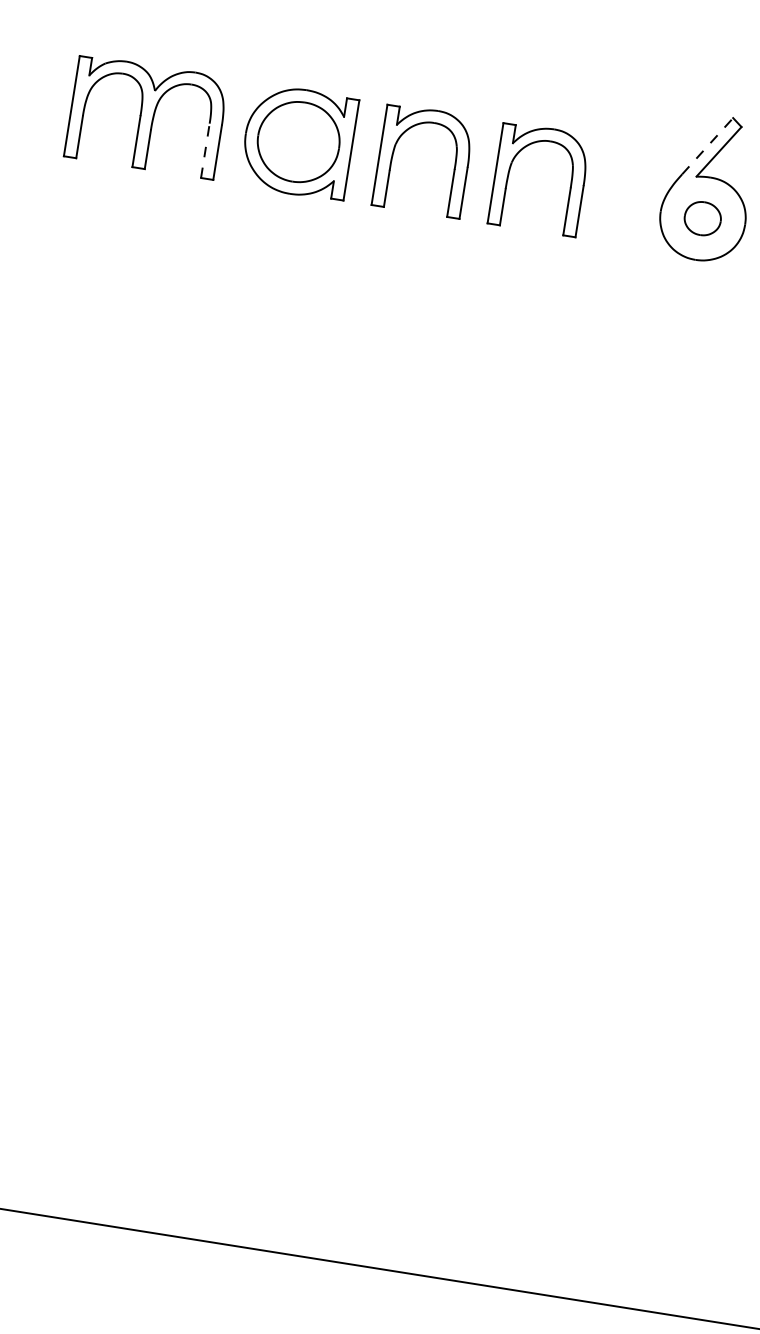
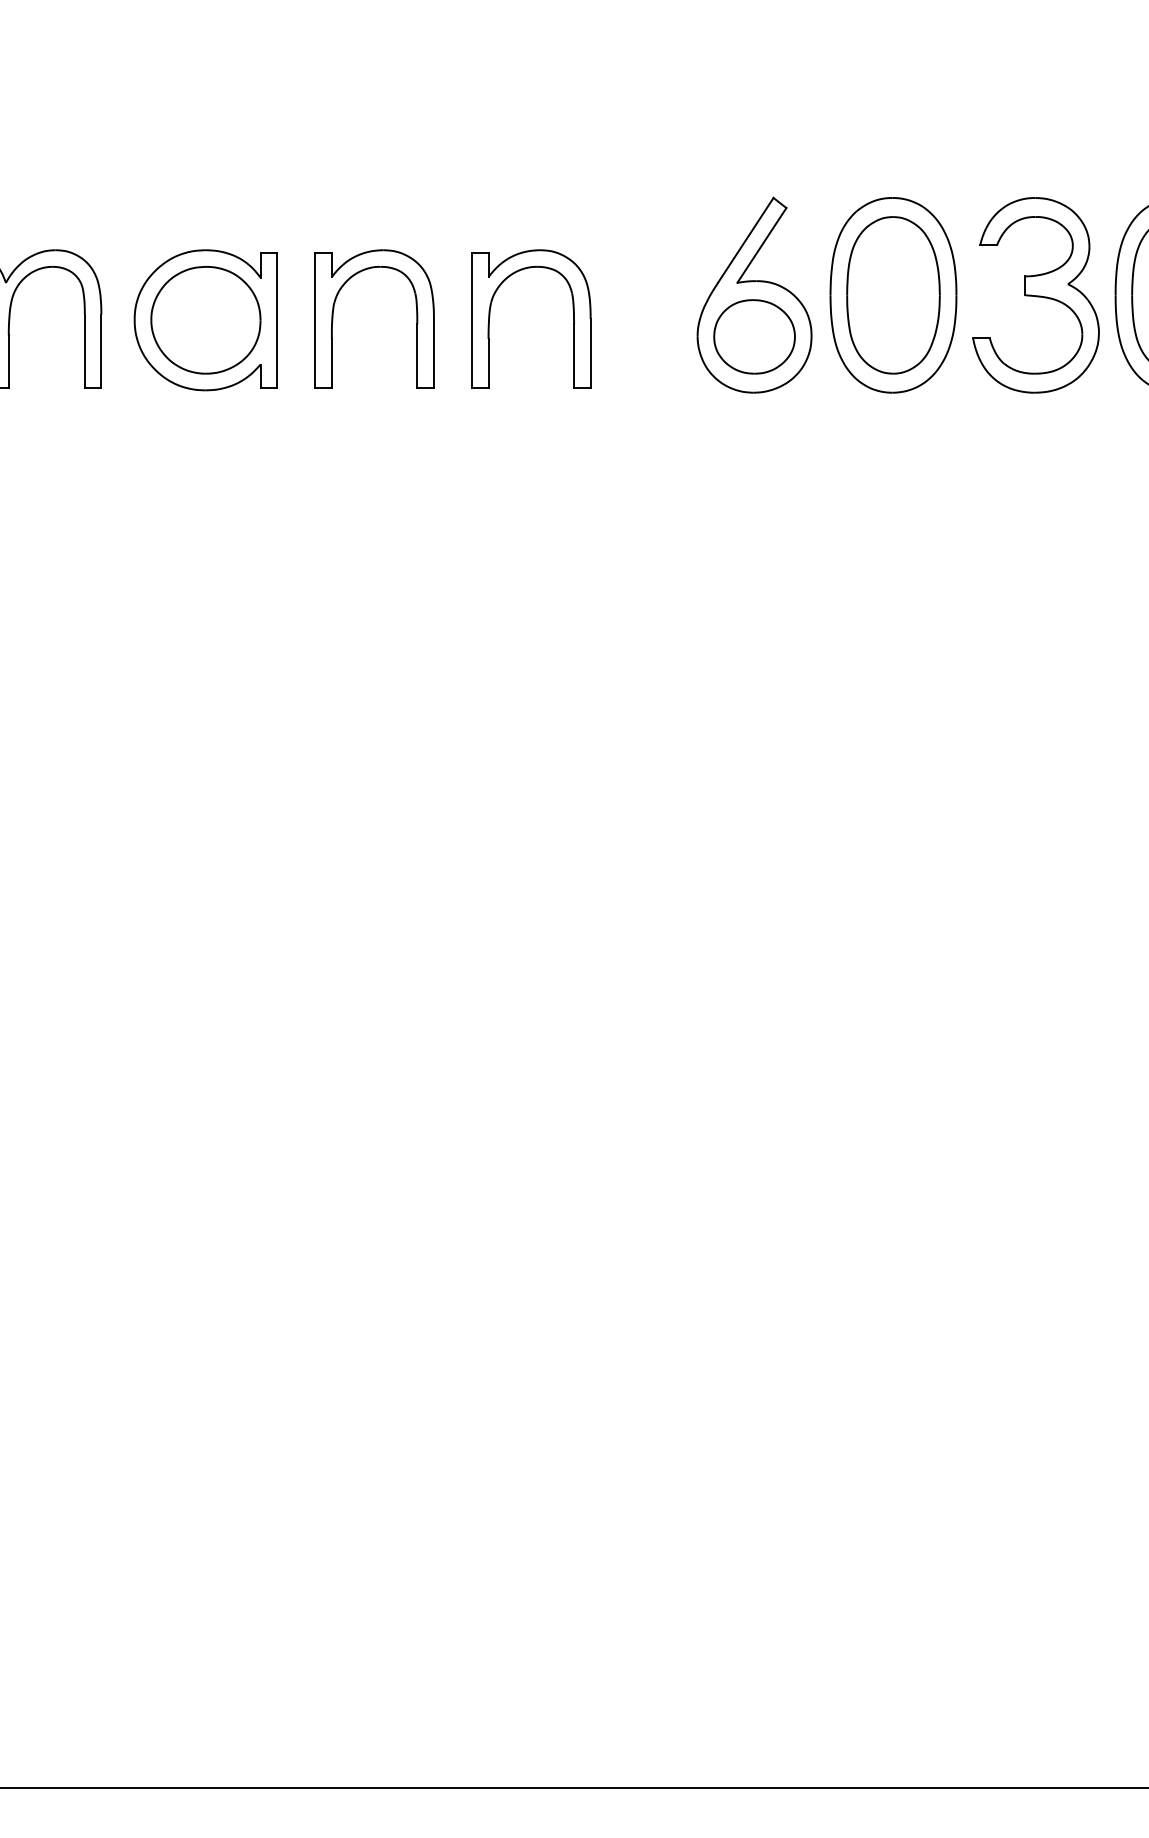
line: (707, 146) -> (745, 240), dashed -> solid
line: (205, 150) -> (84, 351), dashed -> solid
part: (702, 218) -> (754, 336), size x1.67

